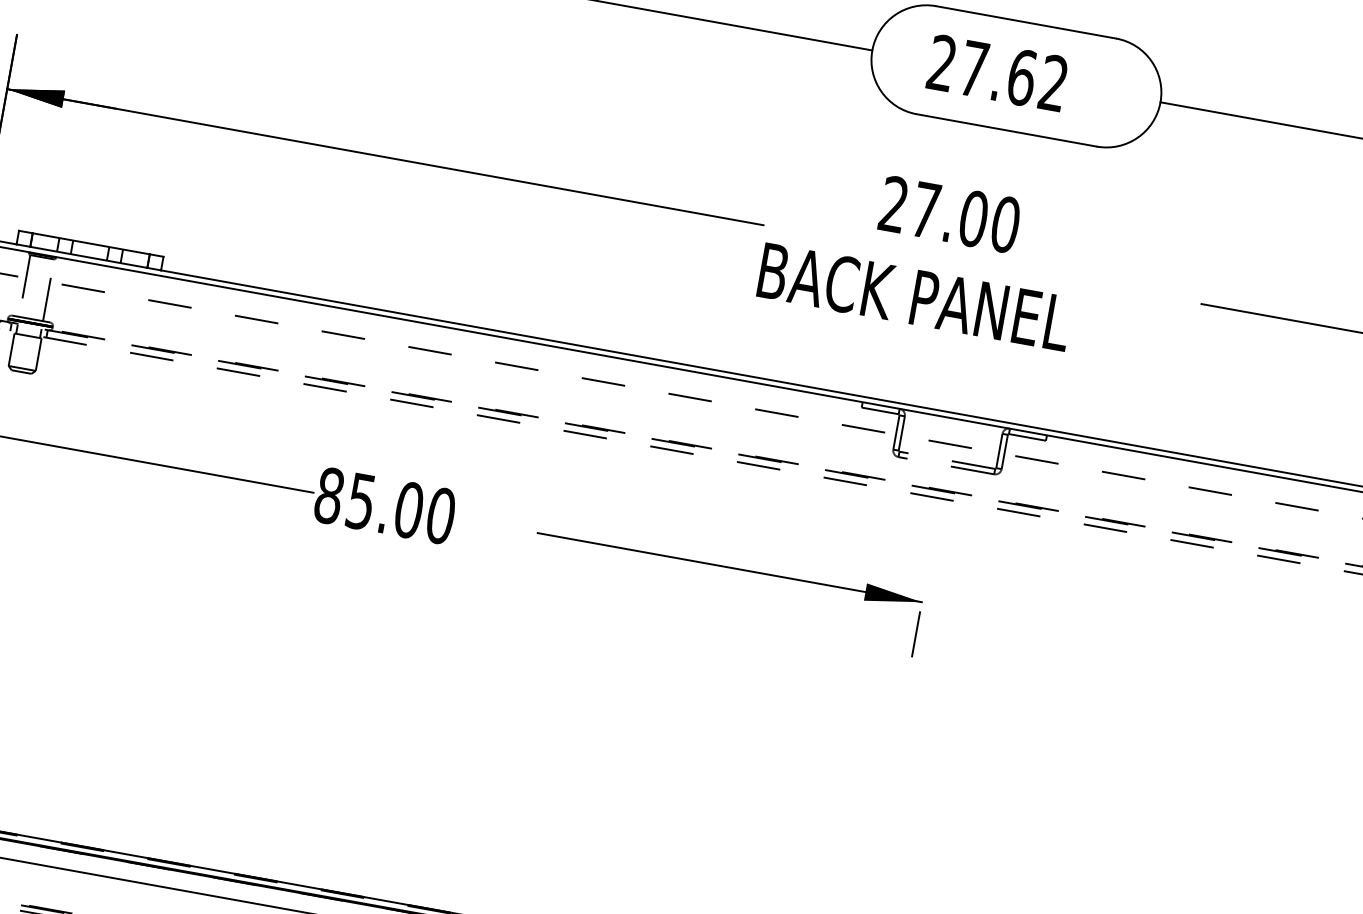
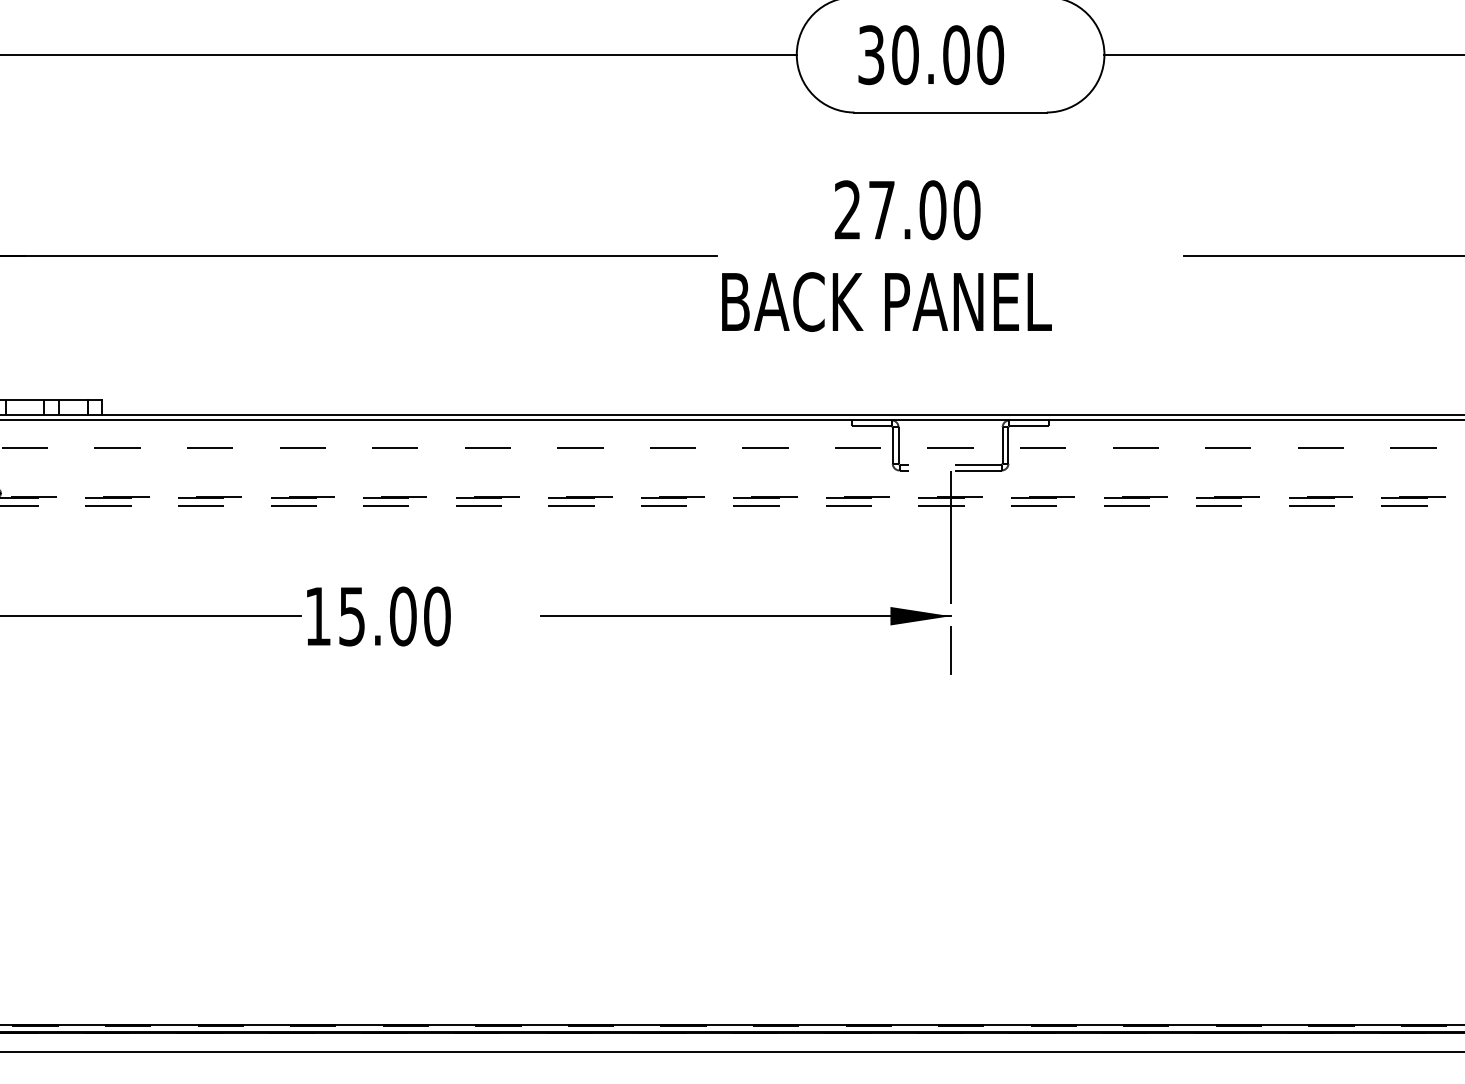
text: (998, 73) -> (931, 55), 27.62 -> 30.00
text: (328, 495) -> (317, 616), 85.00 -> 15.00
line: (935, 527) -> (950, 536), added

